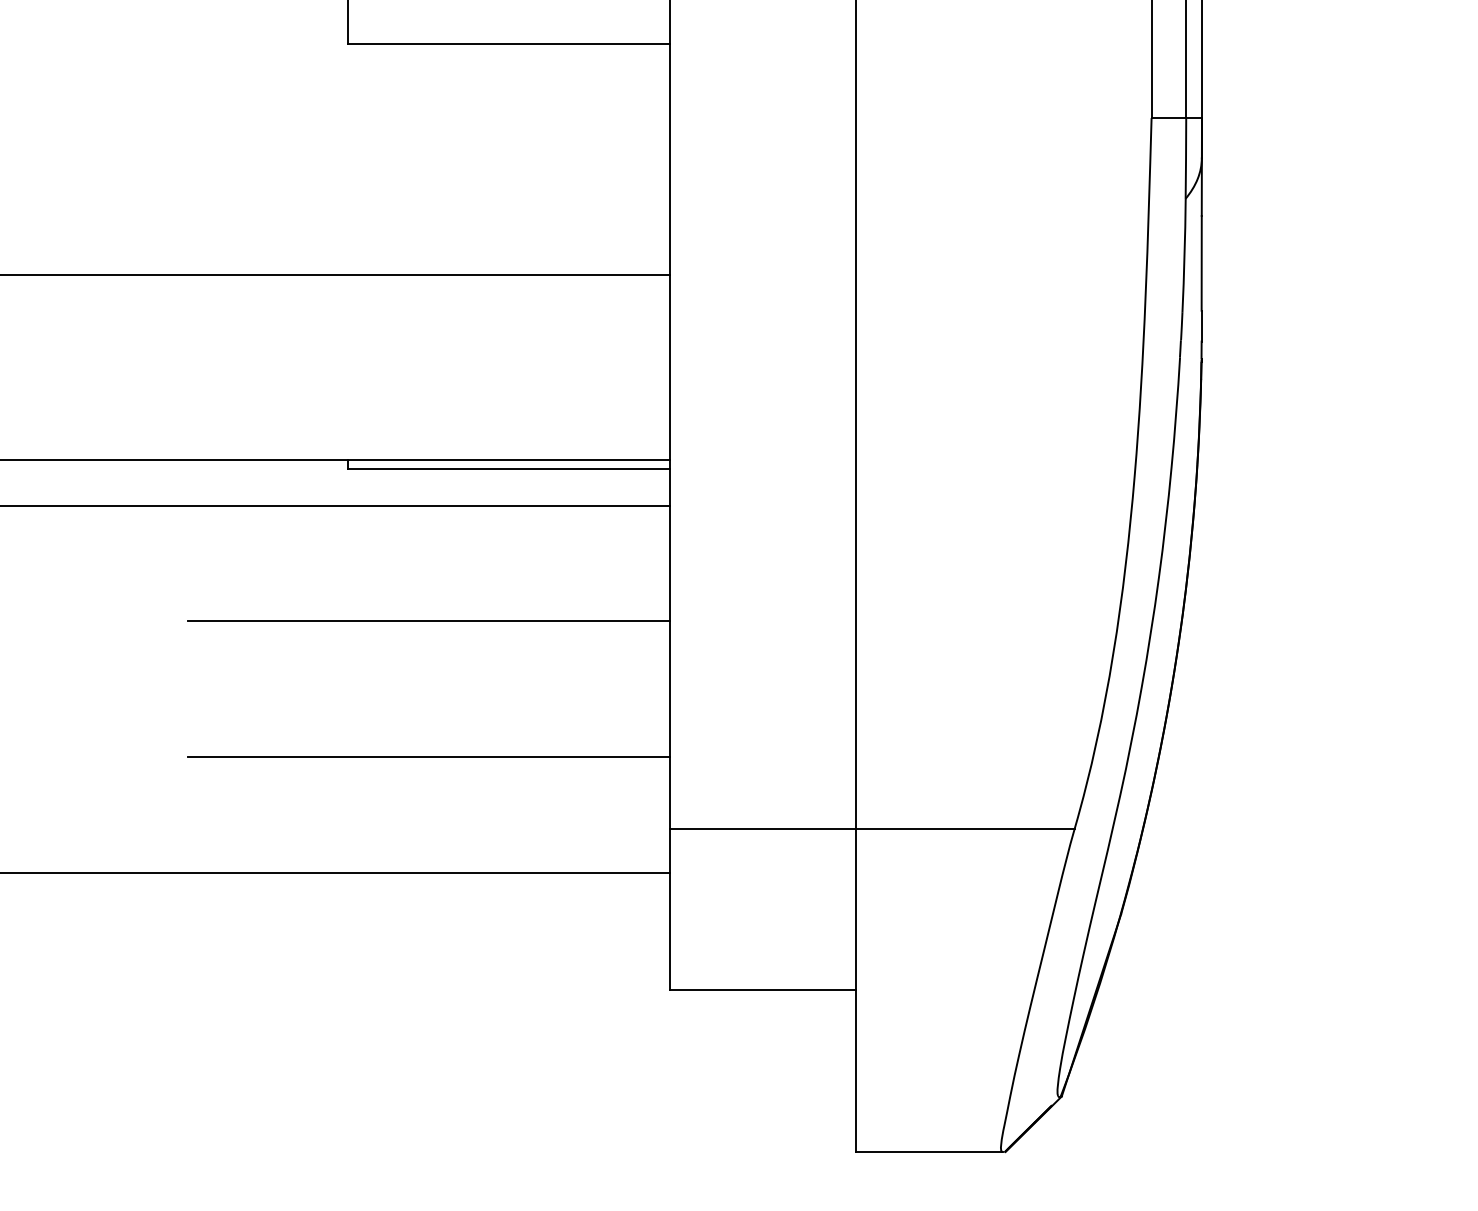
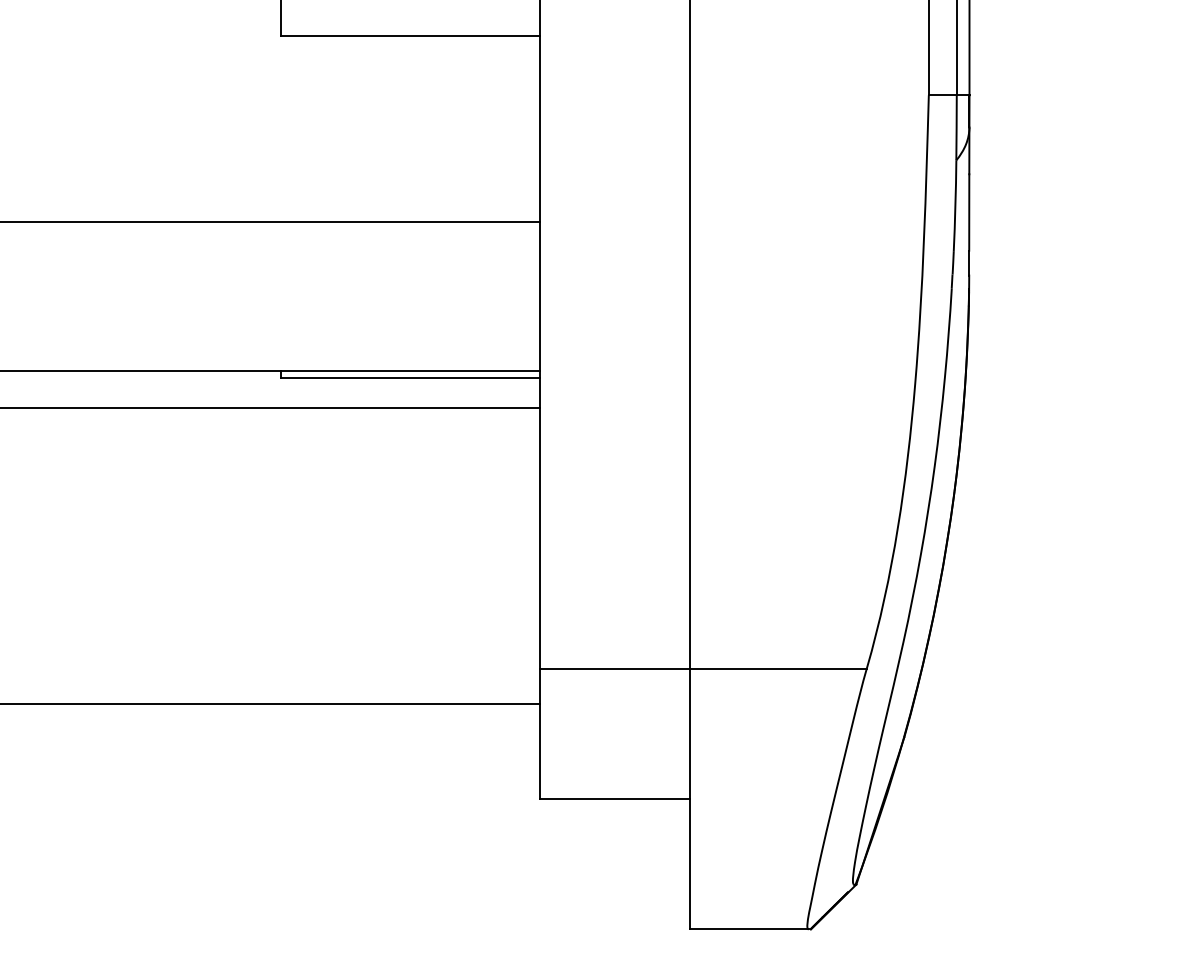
line: (428, 621) -> (345, 501), removed
line: (428, 757) -> (345, 611), removed

